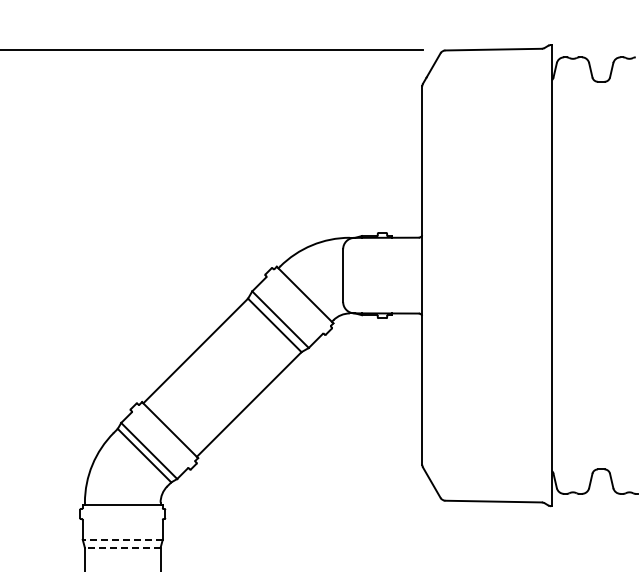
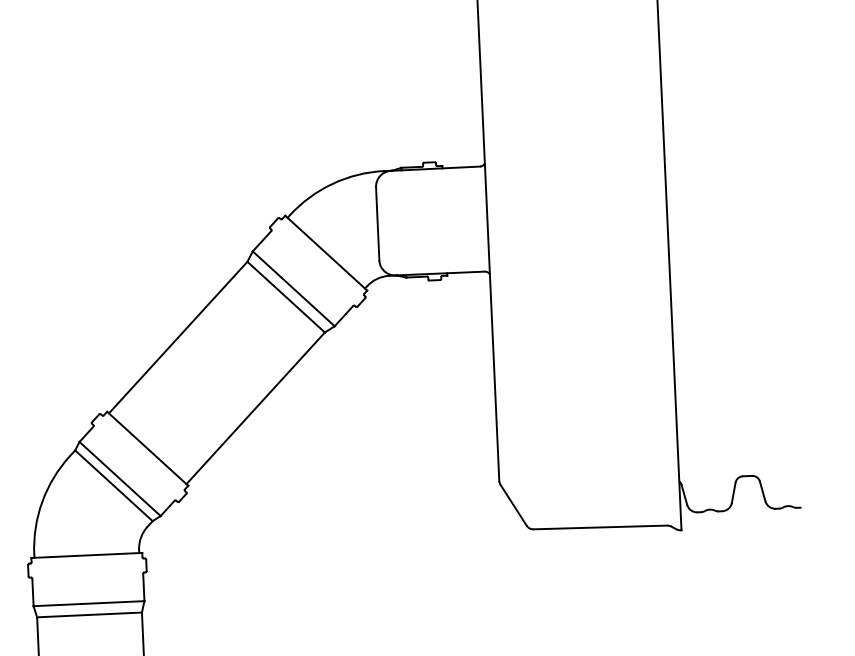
line: (122, 539) -> (88, 603), dashed -> solid
line: (122, 547) -> (89, 614), dashed -> solid

